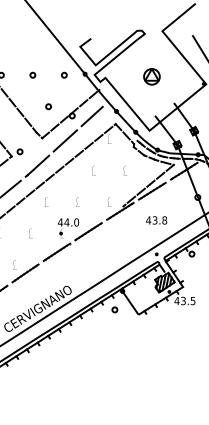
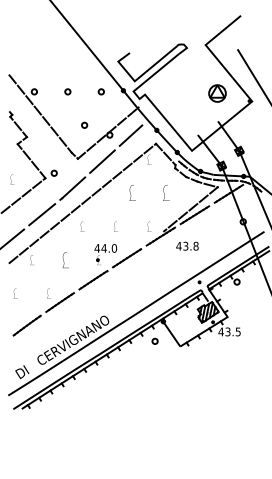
part: (151, 76) -> (217, 93), moved
part: (93, 170) -> (132, 193), size x1.6
part: (124, 170) -> (165, 193), size x1.6
text: (156, 219) -> (187, 245), moved
part: (30, 232) -> (65, 259), size x1.6

